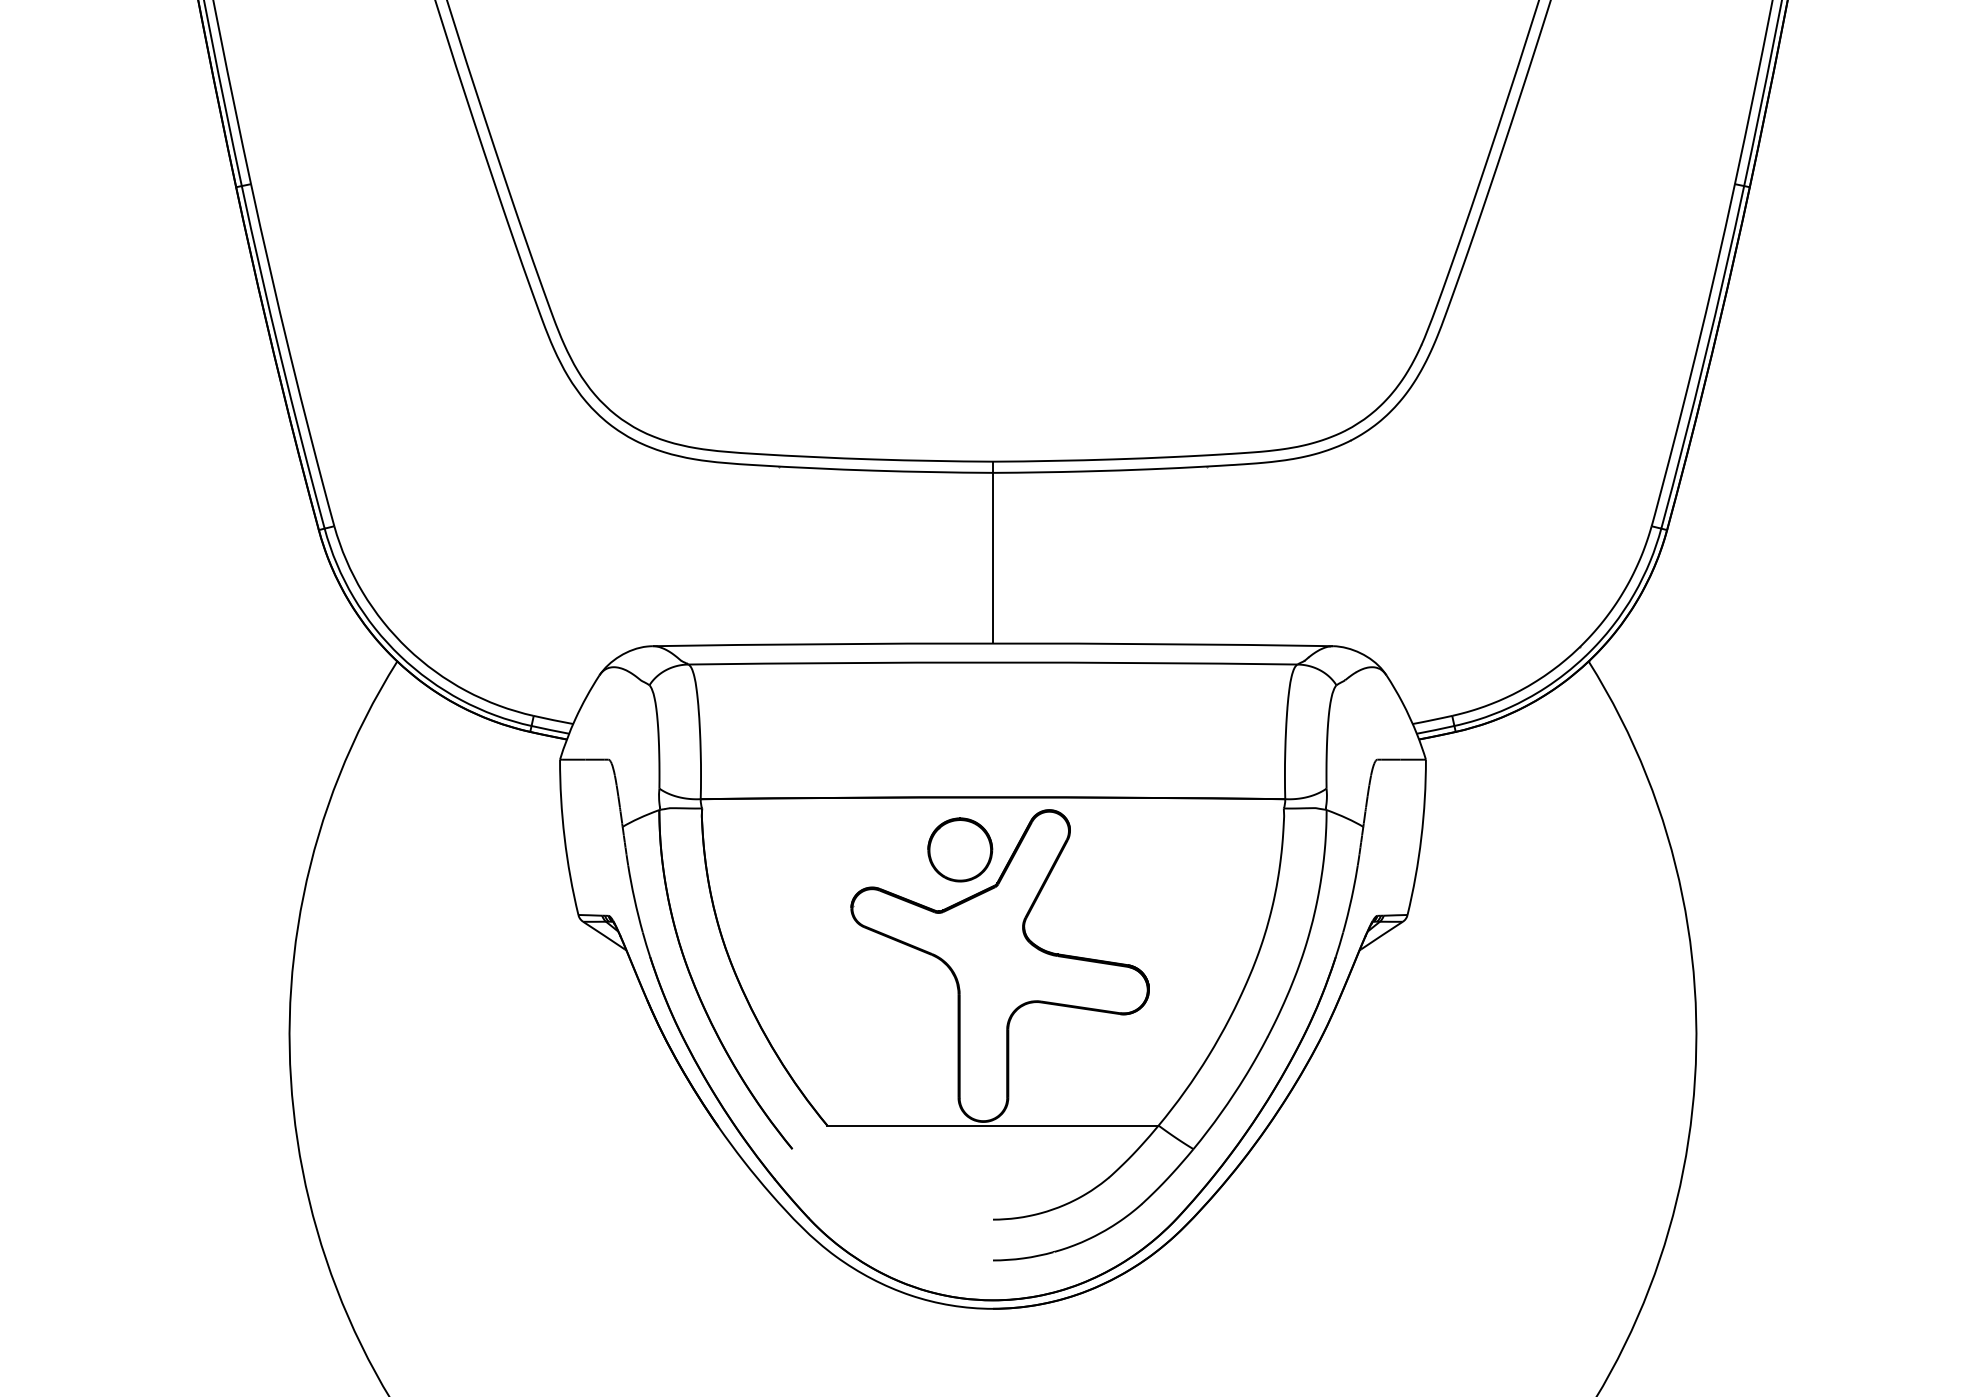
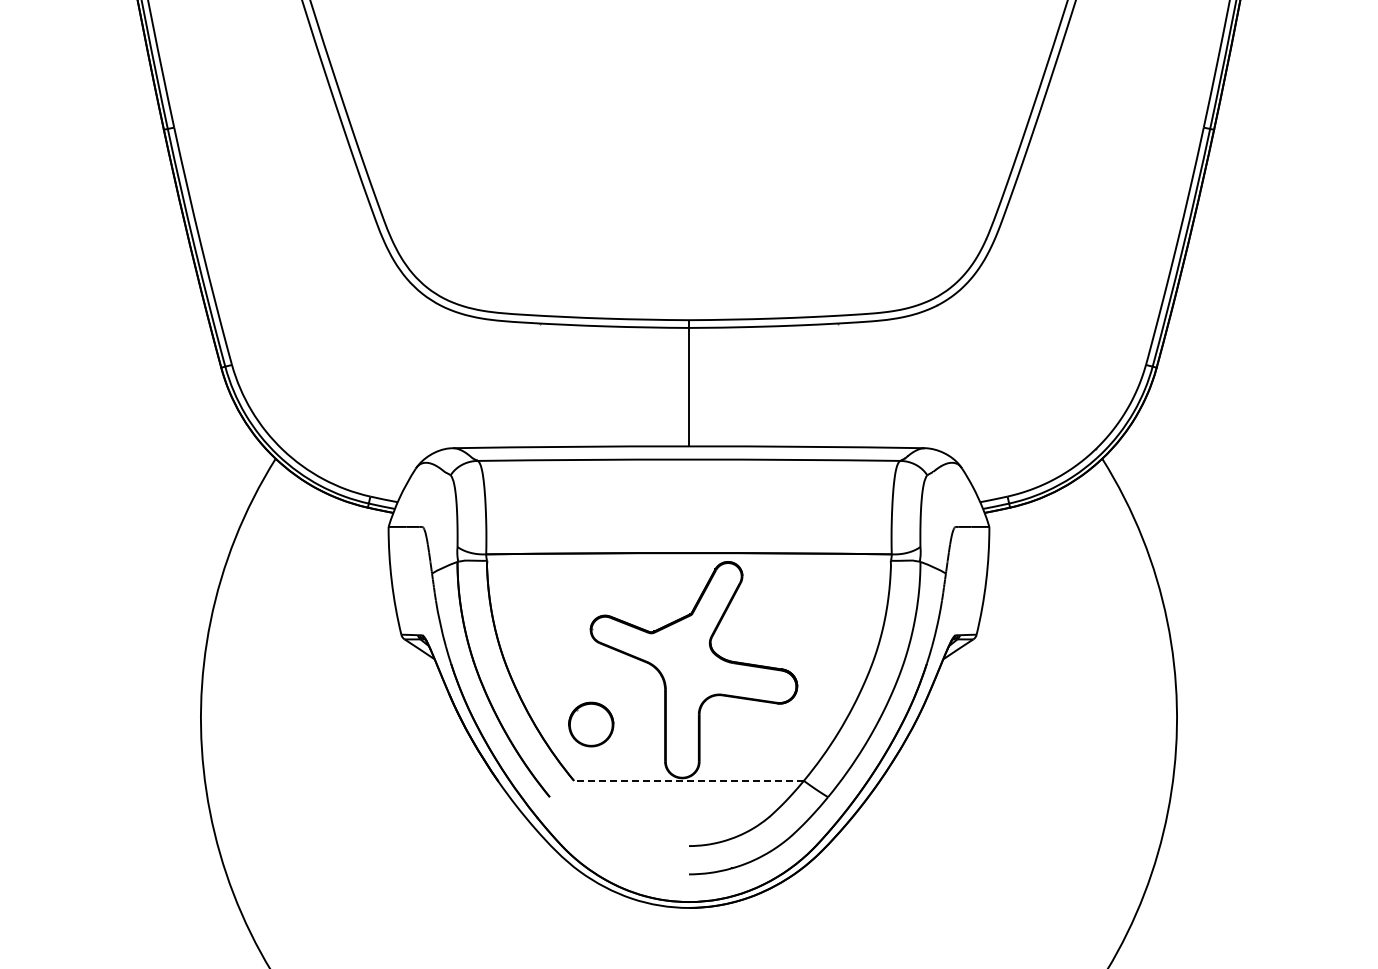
part: (960, 849) -> (591, 724), moved
line: (992, 1125) -> (688, 780), solid -> dashed

